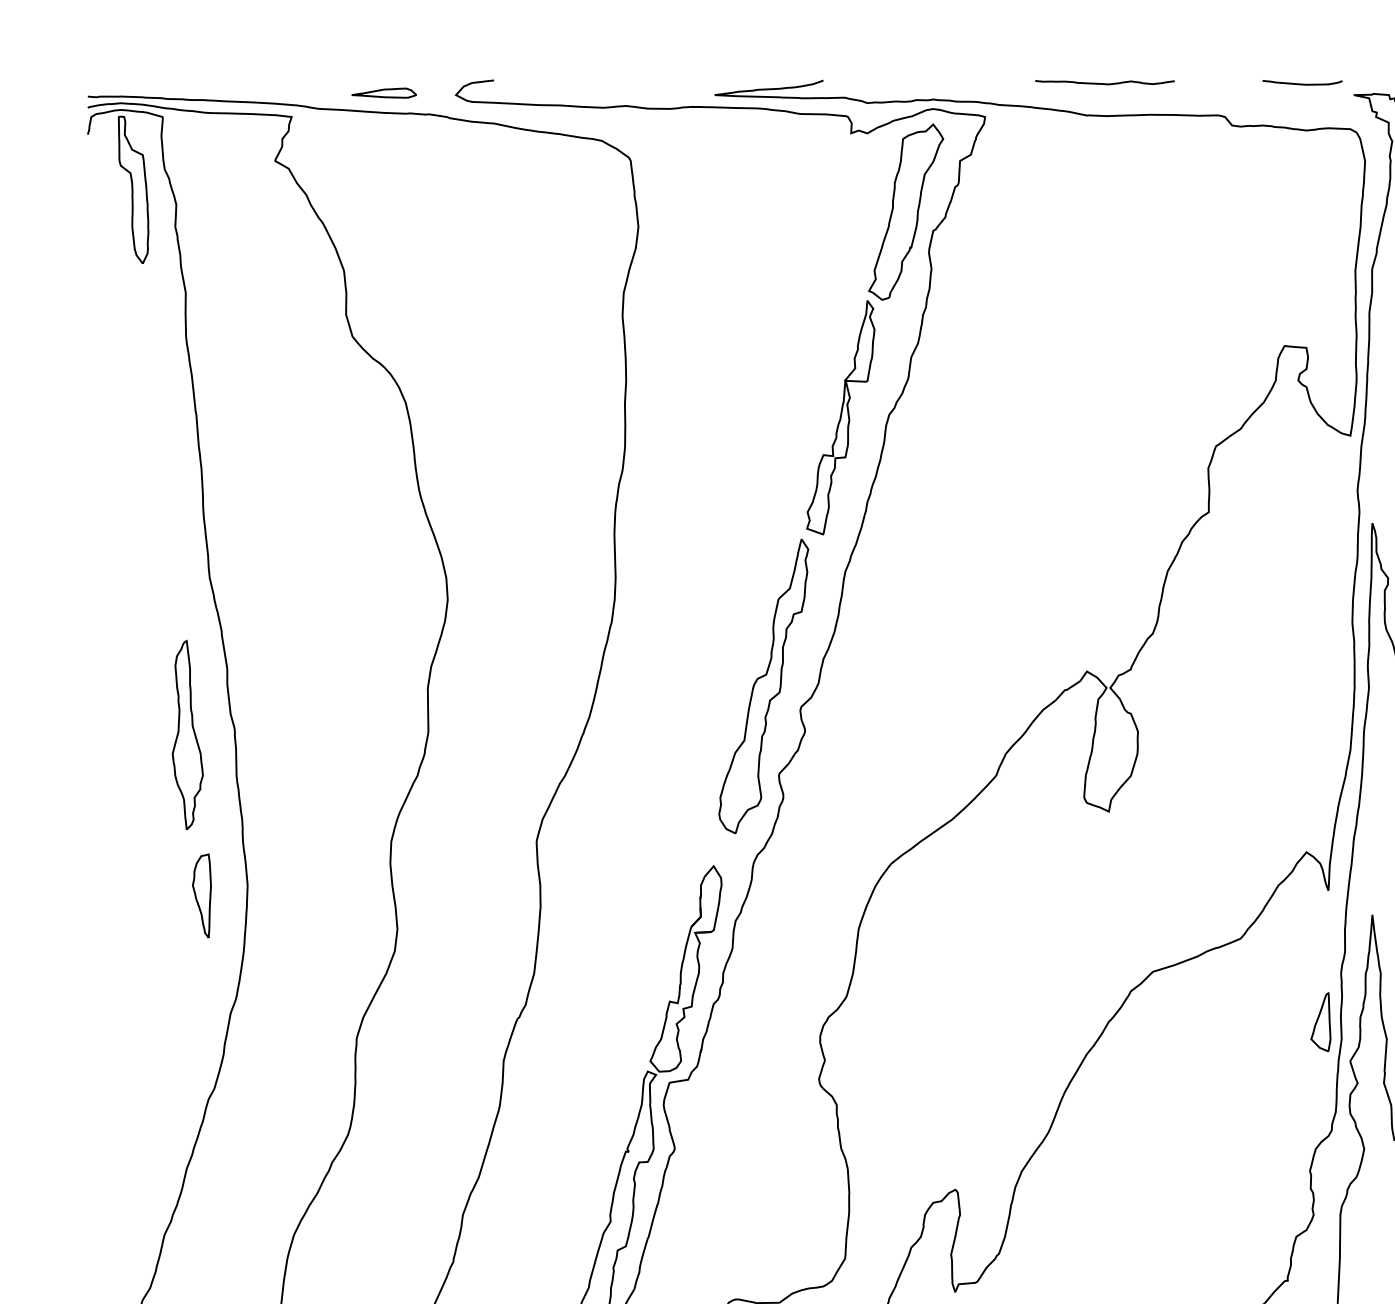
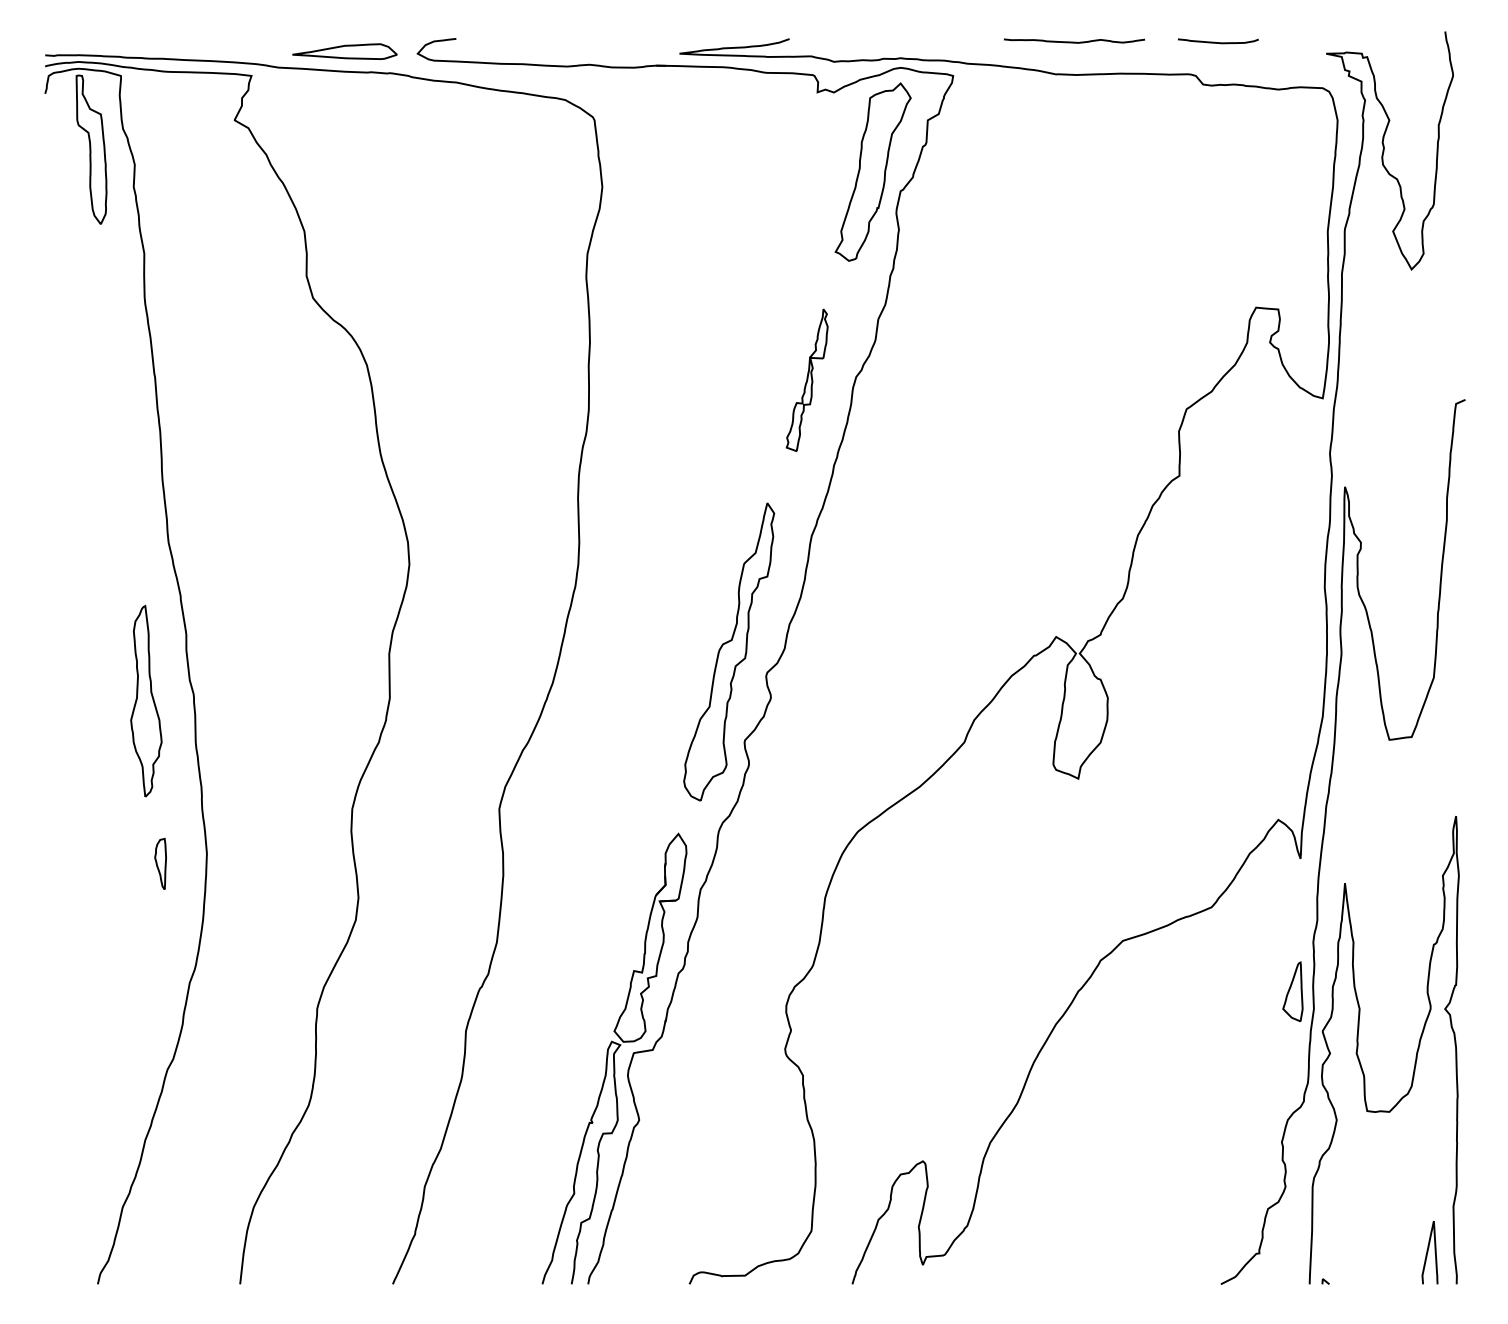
curve: (1302, 84) -> (1218, 42), moved
part: (384, 92) -> (345, 51), size x1.6
part: (841, 418) -> (807, 380), size x0.6
part: (201, 895) -> (160, 863), size x0.6

